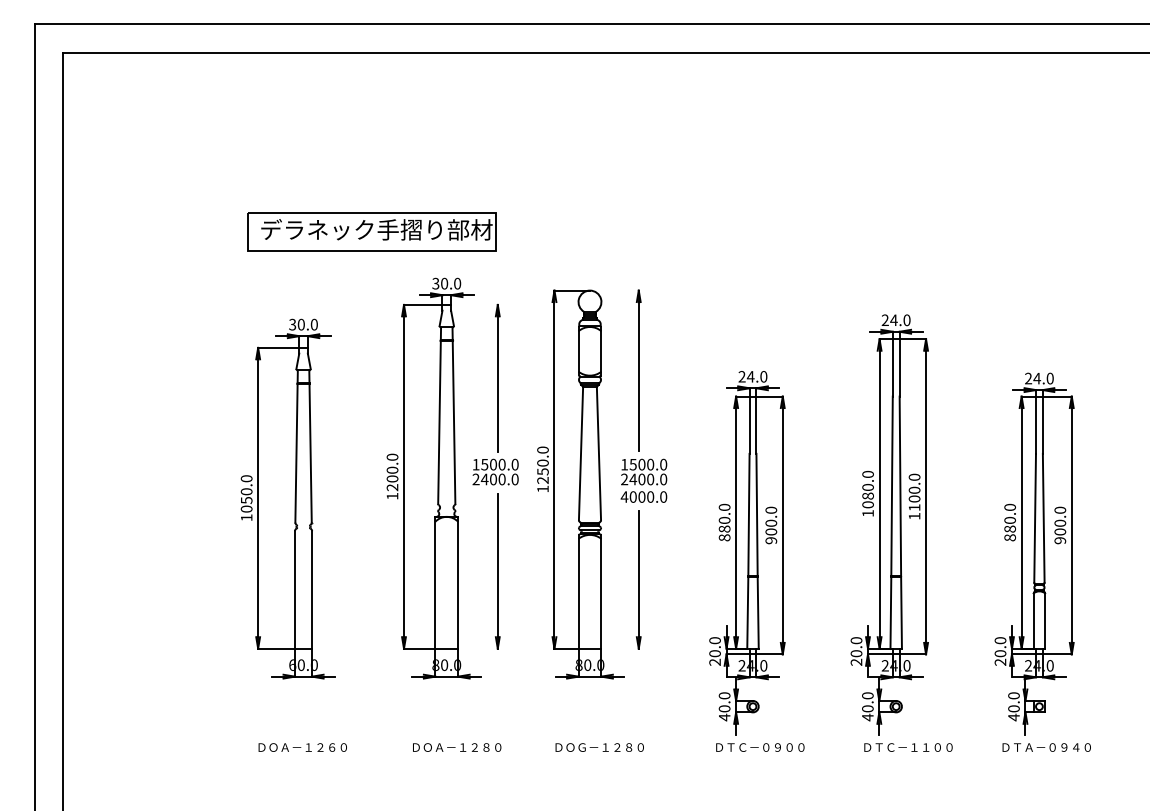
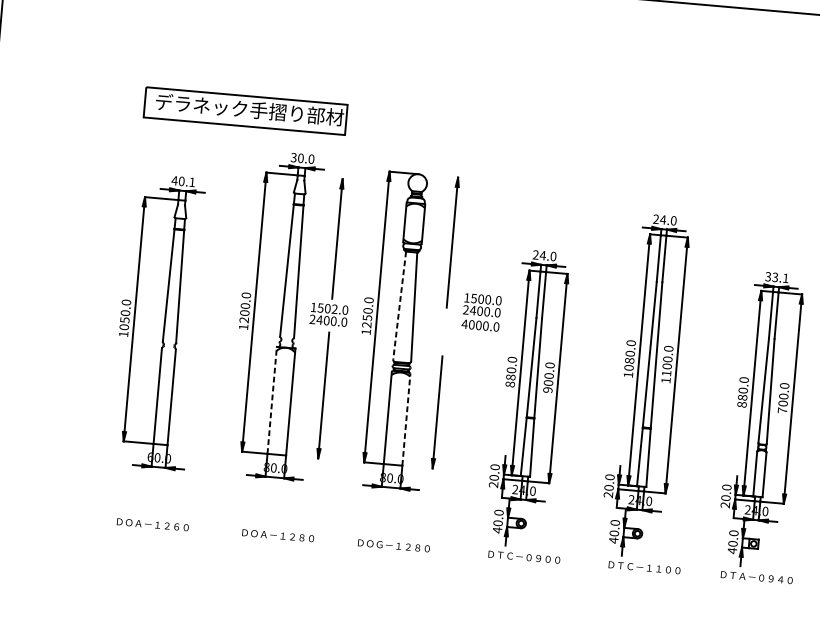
text: (302, 324) -> (182, 181), 30.0 -> 40.1
text: (1039, 378) -> (777, 277), 24.0 -> 33.1
line: (581, 453) -> (400, 305), solid -> dashed
text: (501, 464) -> (334, 309), 1500.0 -> 1502.0
text: (643, 480) -> (481, 312), moved
text: (1060, 540) -> (782, 410), 900.0 -> 700.0
line: (435, 582) -> (272, 400), solid -> dashed
line: (601, 591) -> (406, 419), solid -> dashed

